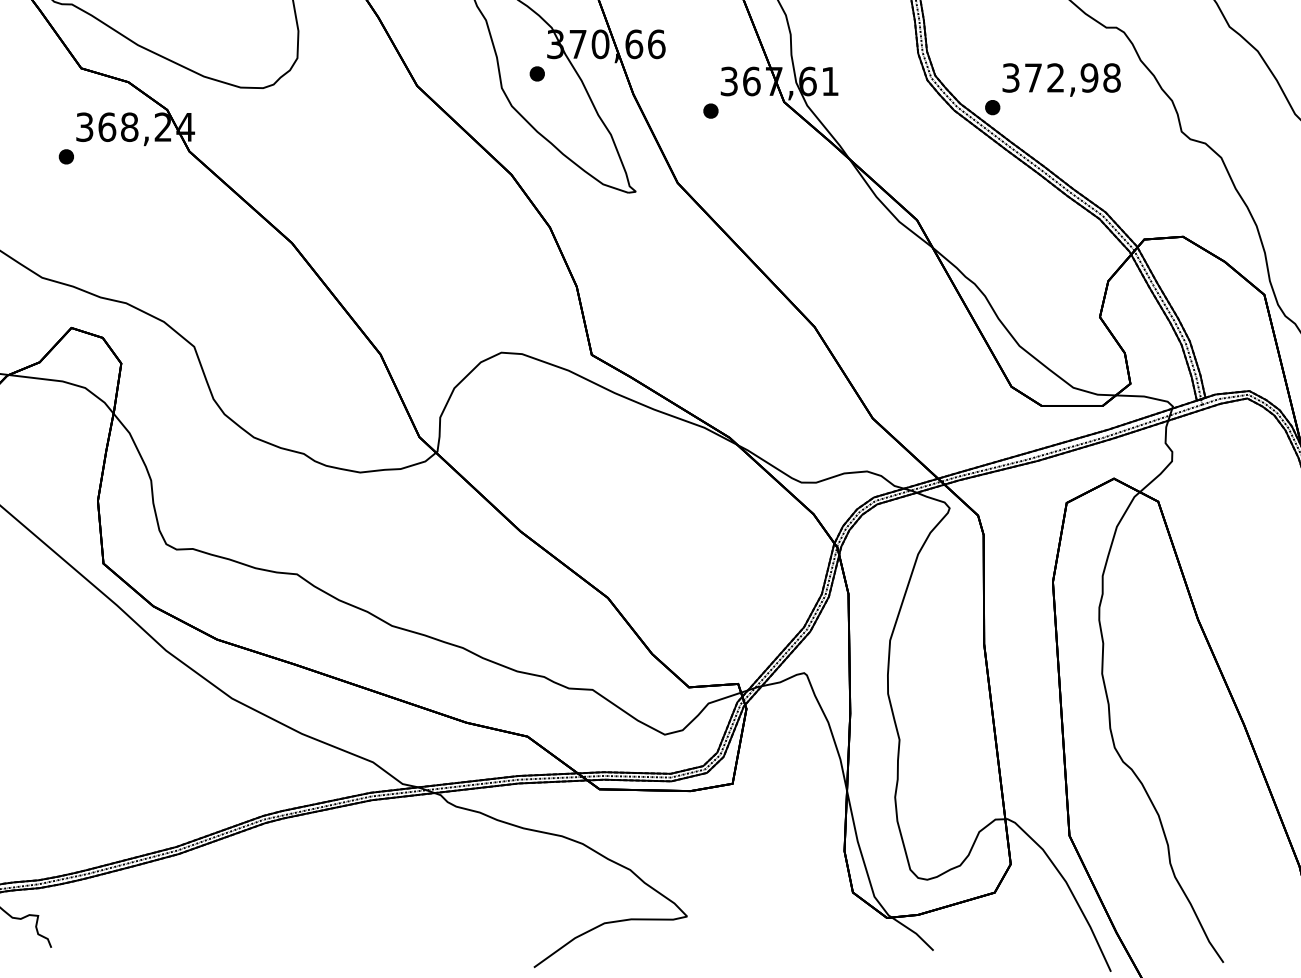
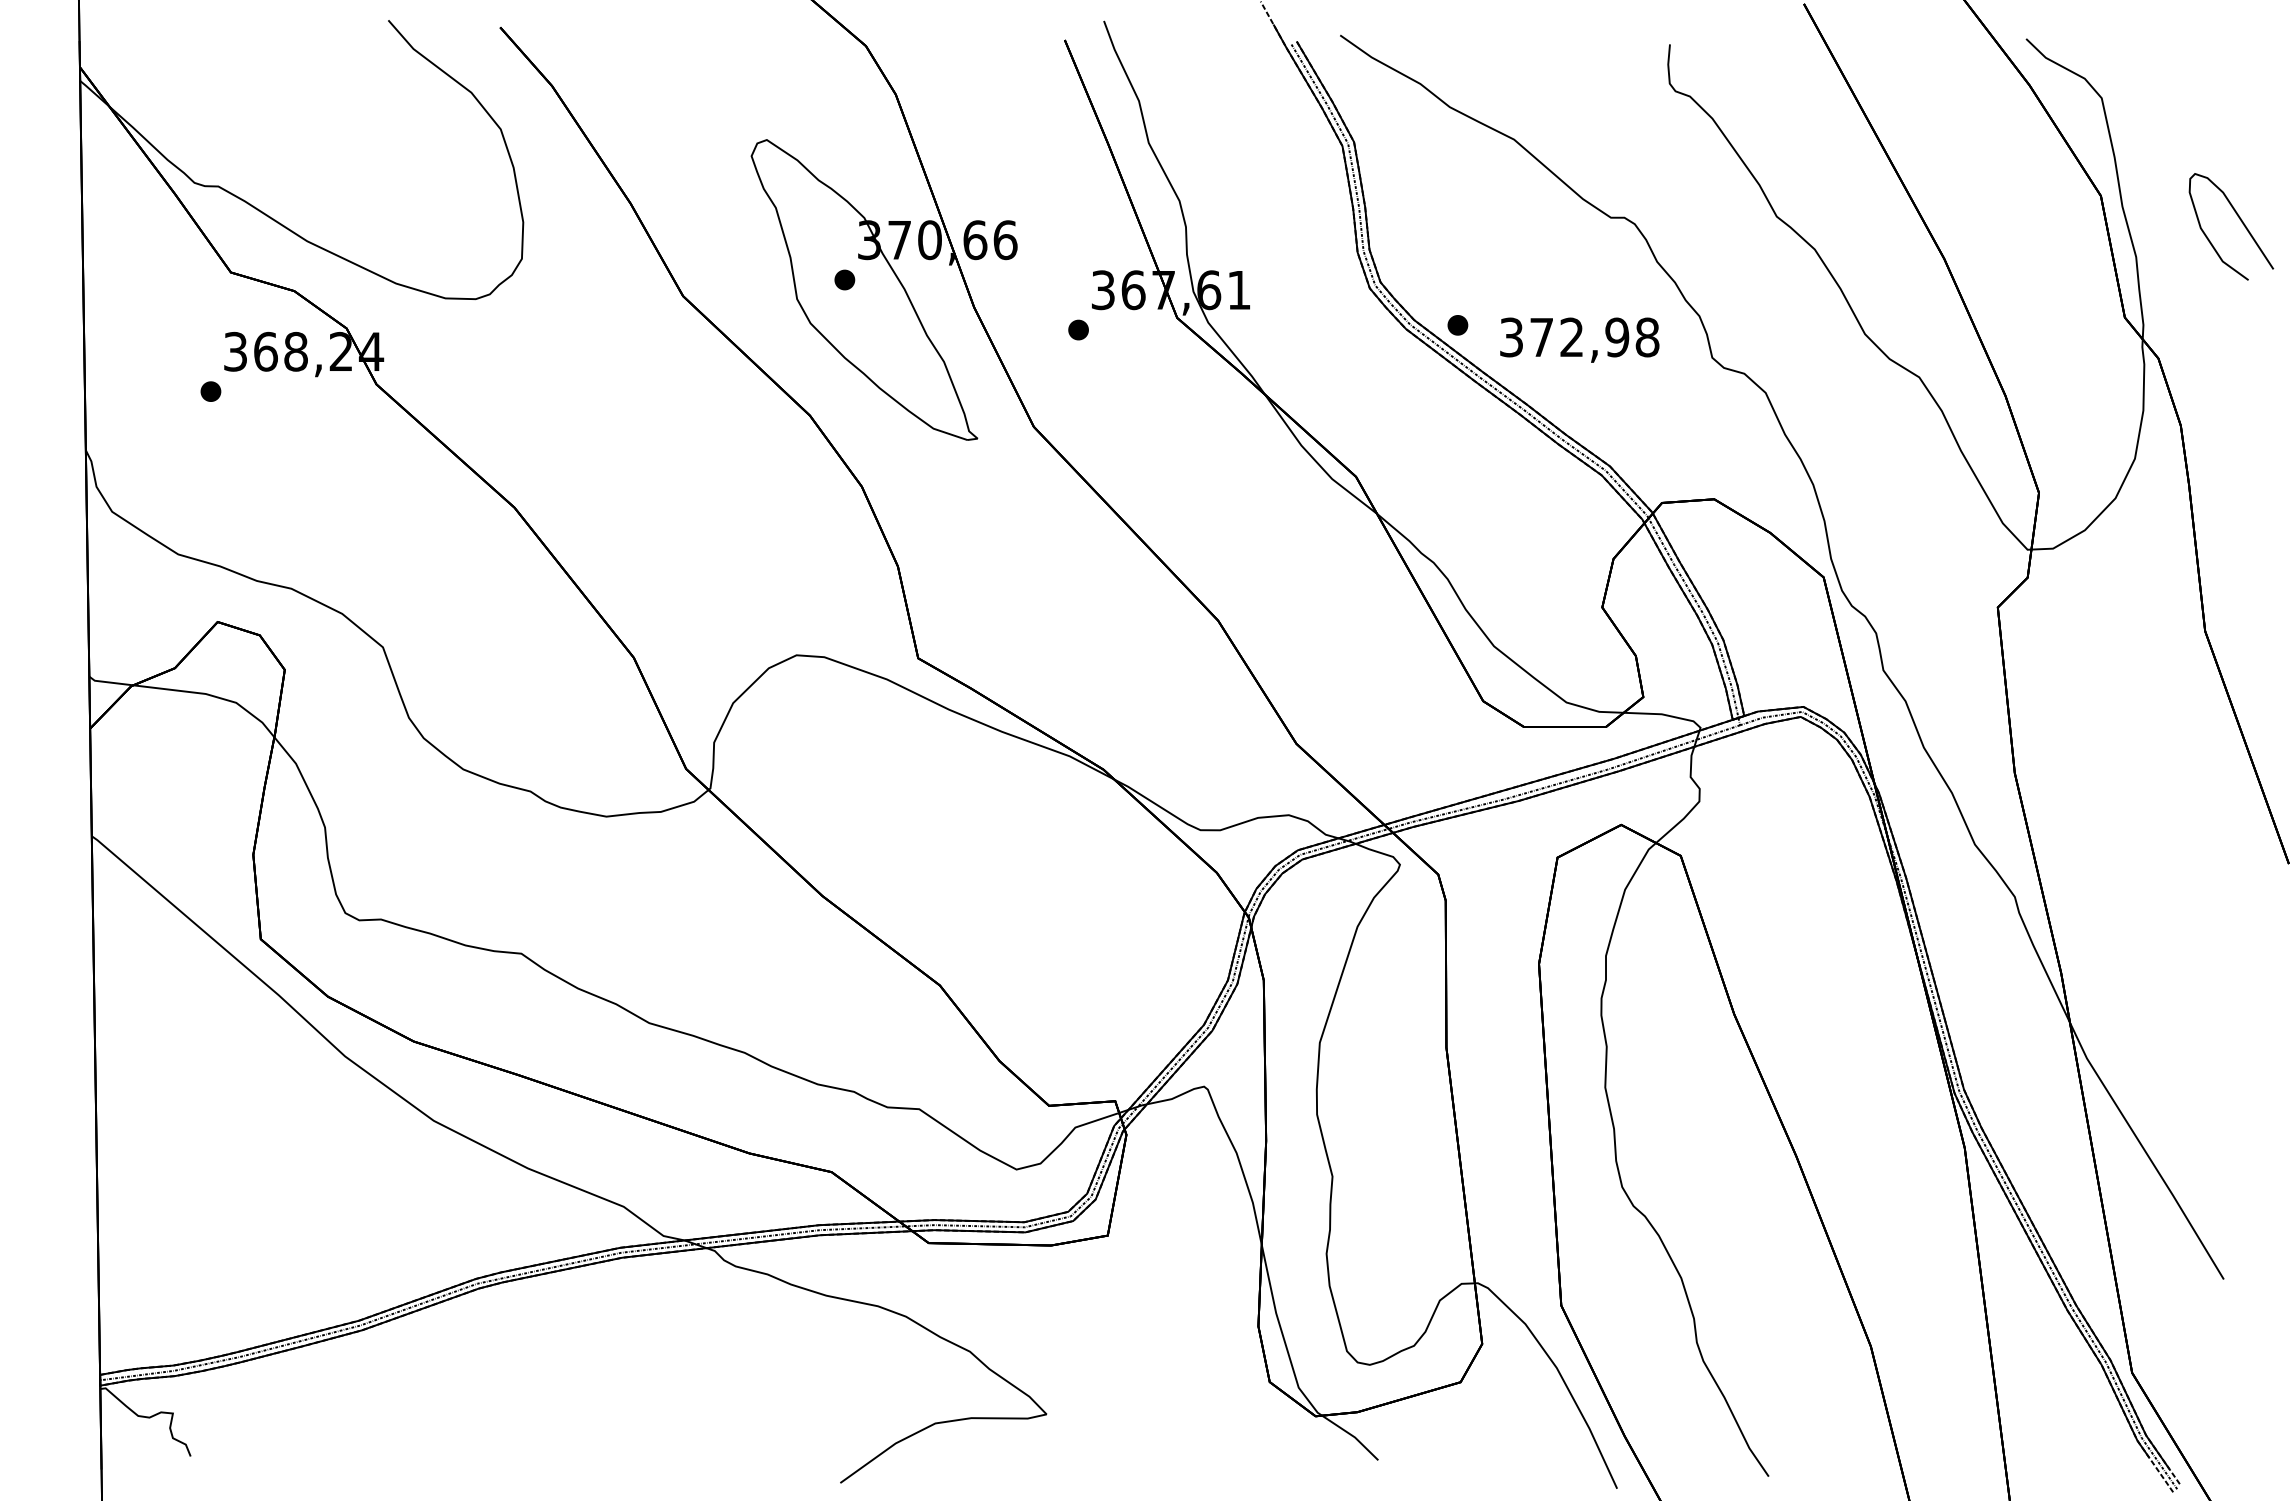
text: (1061, 79) -> (1579, 339), moved

